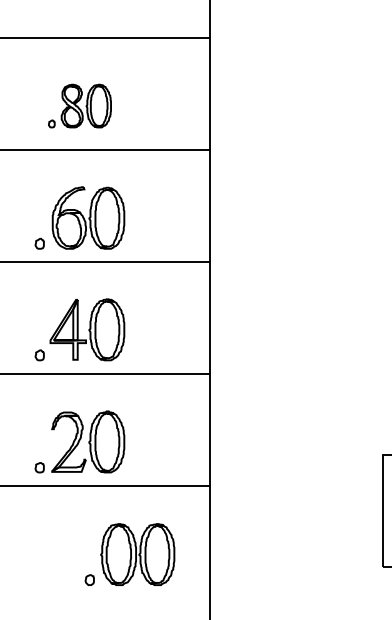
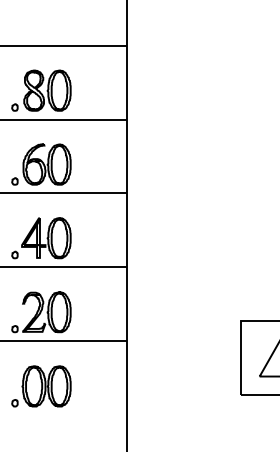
part: (80, 105) -> (41, 90), size x1.43
part: (130, 554) -> (41, 386), moved

